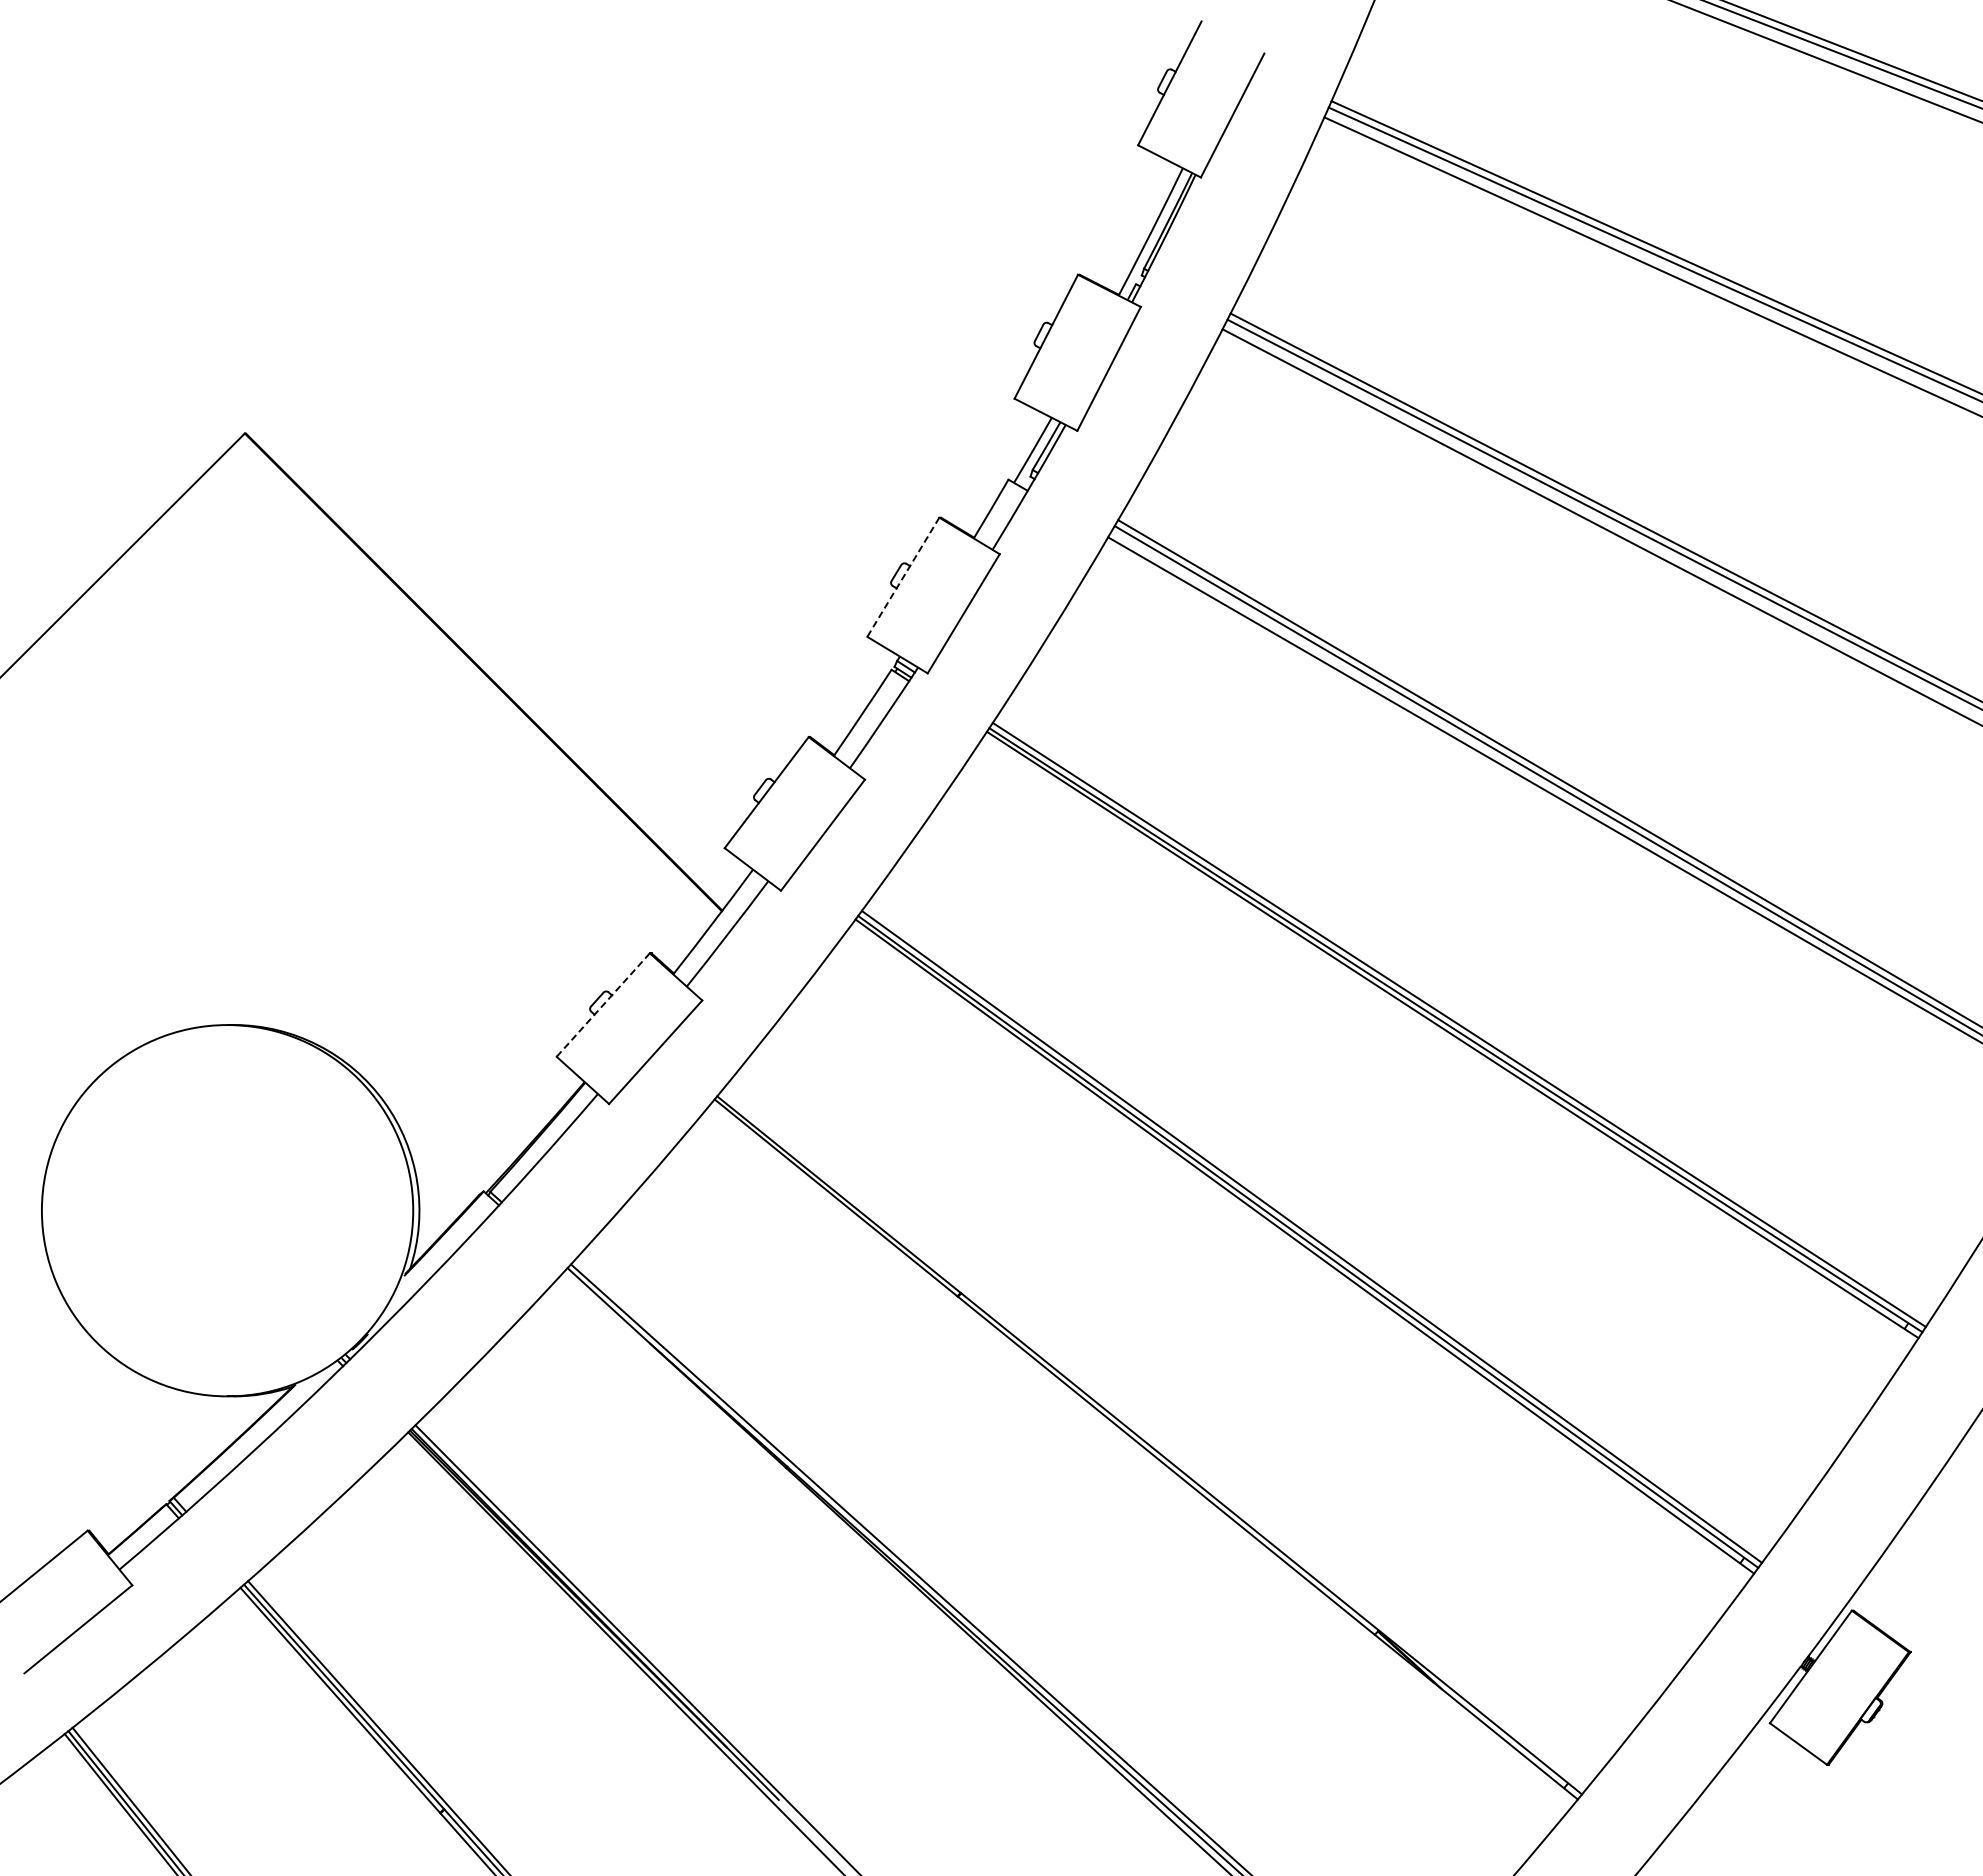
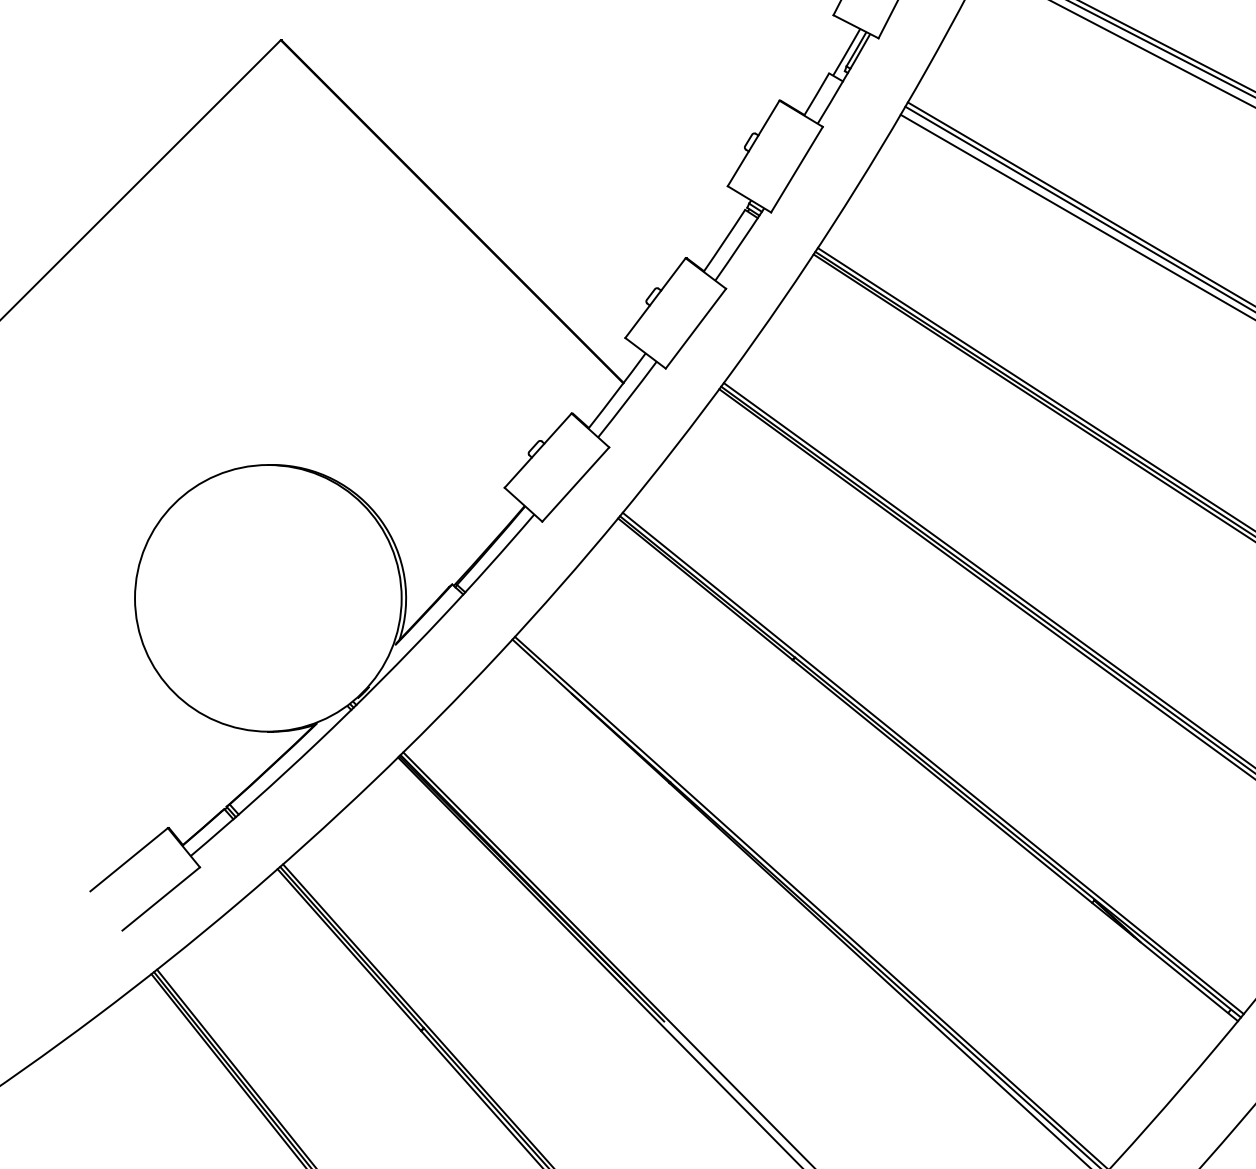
line: (903, 577) -> (753, 143), dashed -> solid
line: (603, 1005) -> (538, 450), dashed -> solid
line: (1153, 1440) -> (933, 763), added

